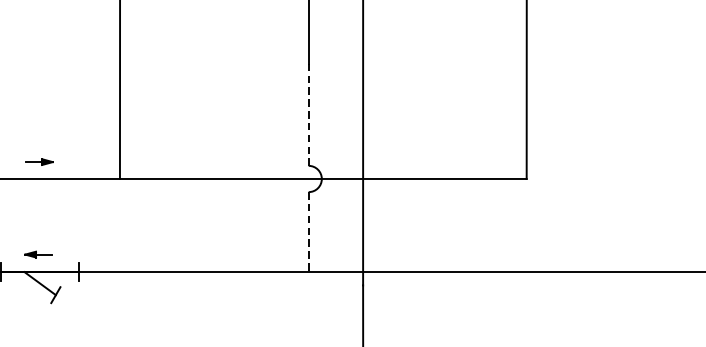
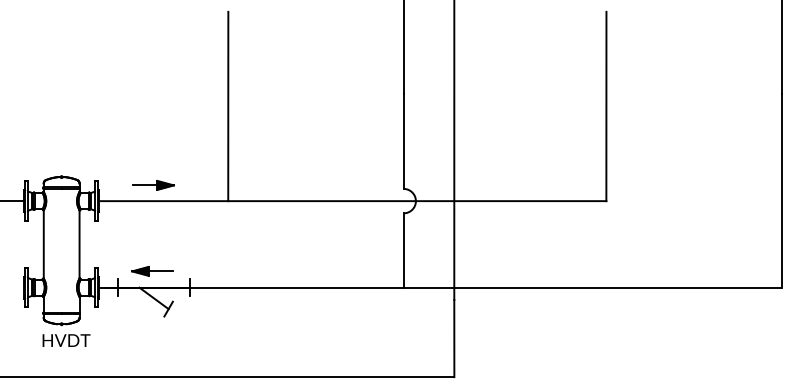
line: (308, 114) -> (403, 141), dashed -> solid
part: (39, 162) -> (153, 185), size x1.67
line: (308, 233) -> (403, 251), dashed -> solid
part: (38, 254) -> (152, 271), size x1.67

